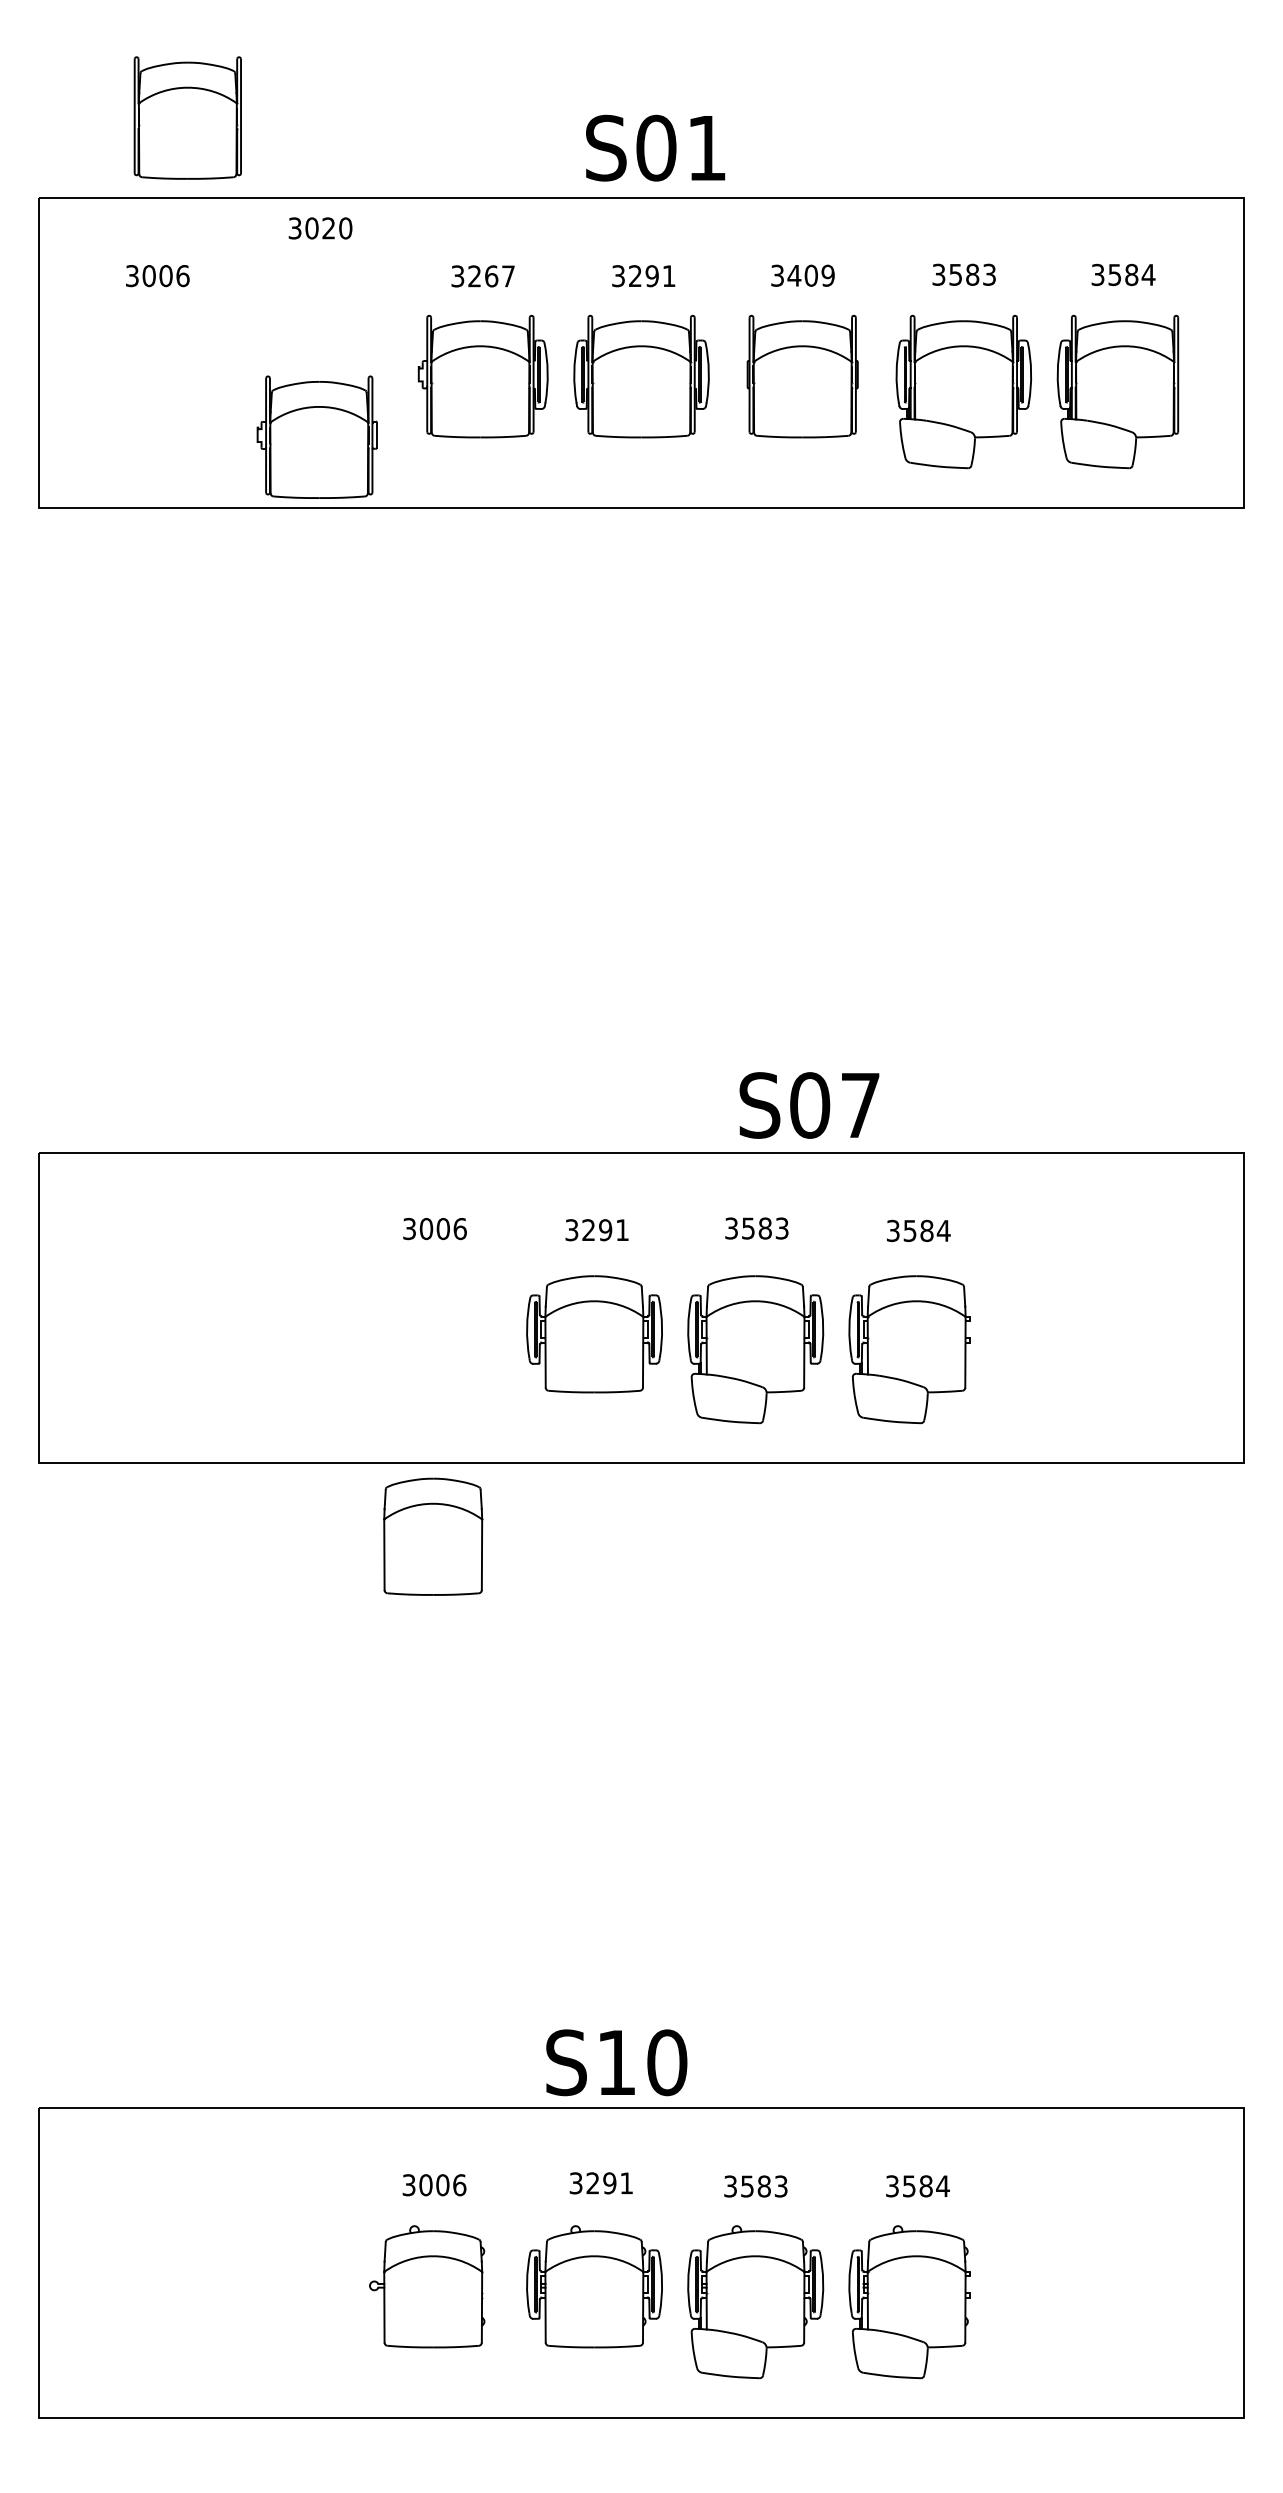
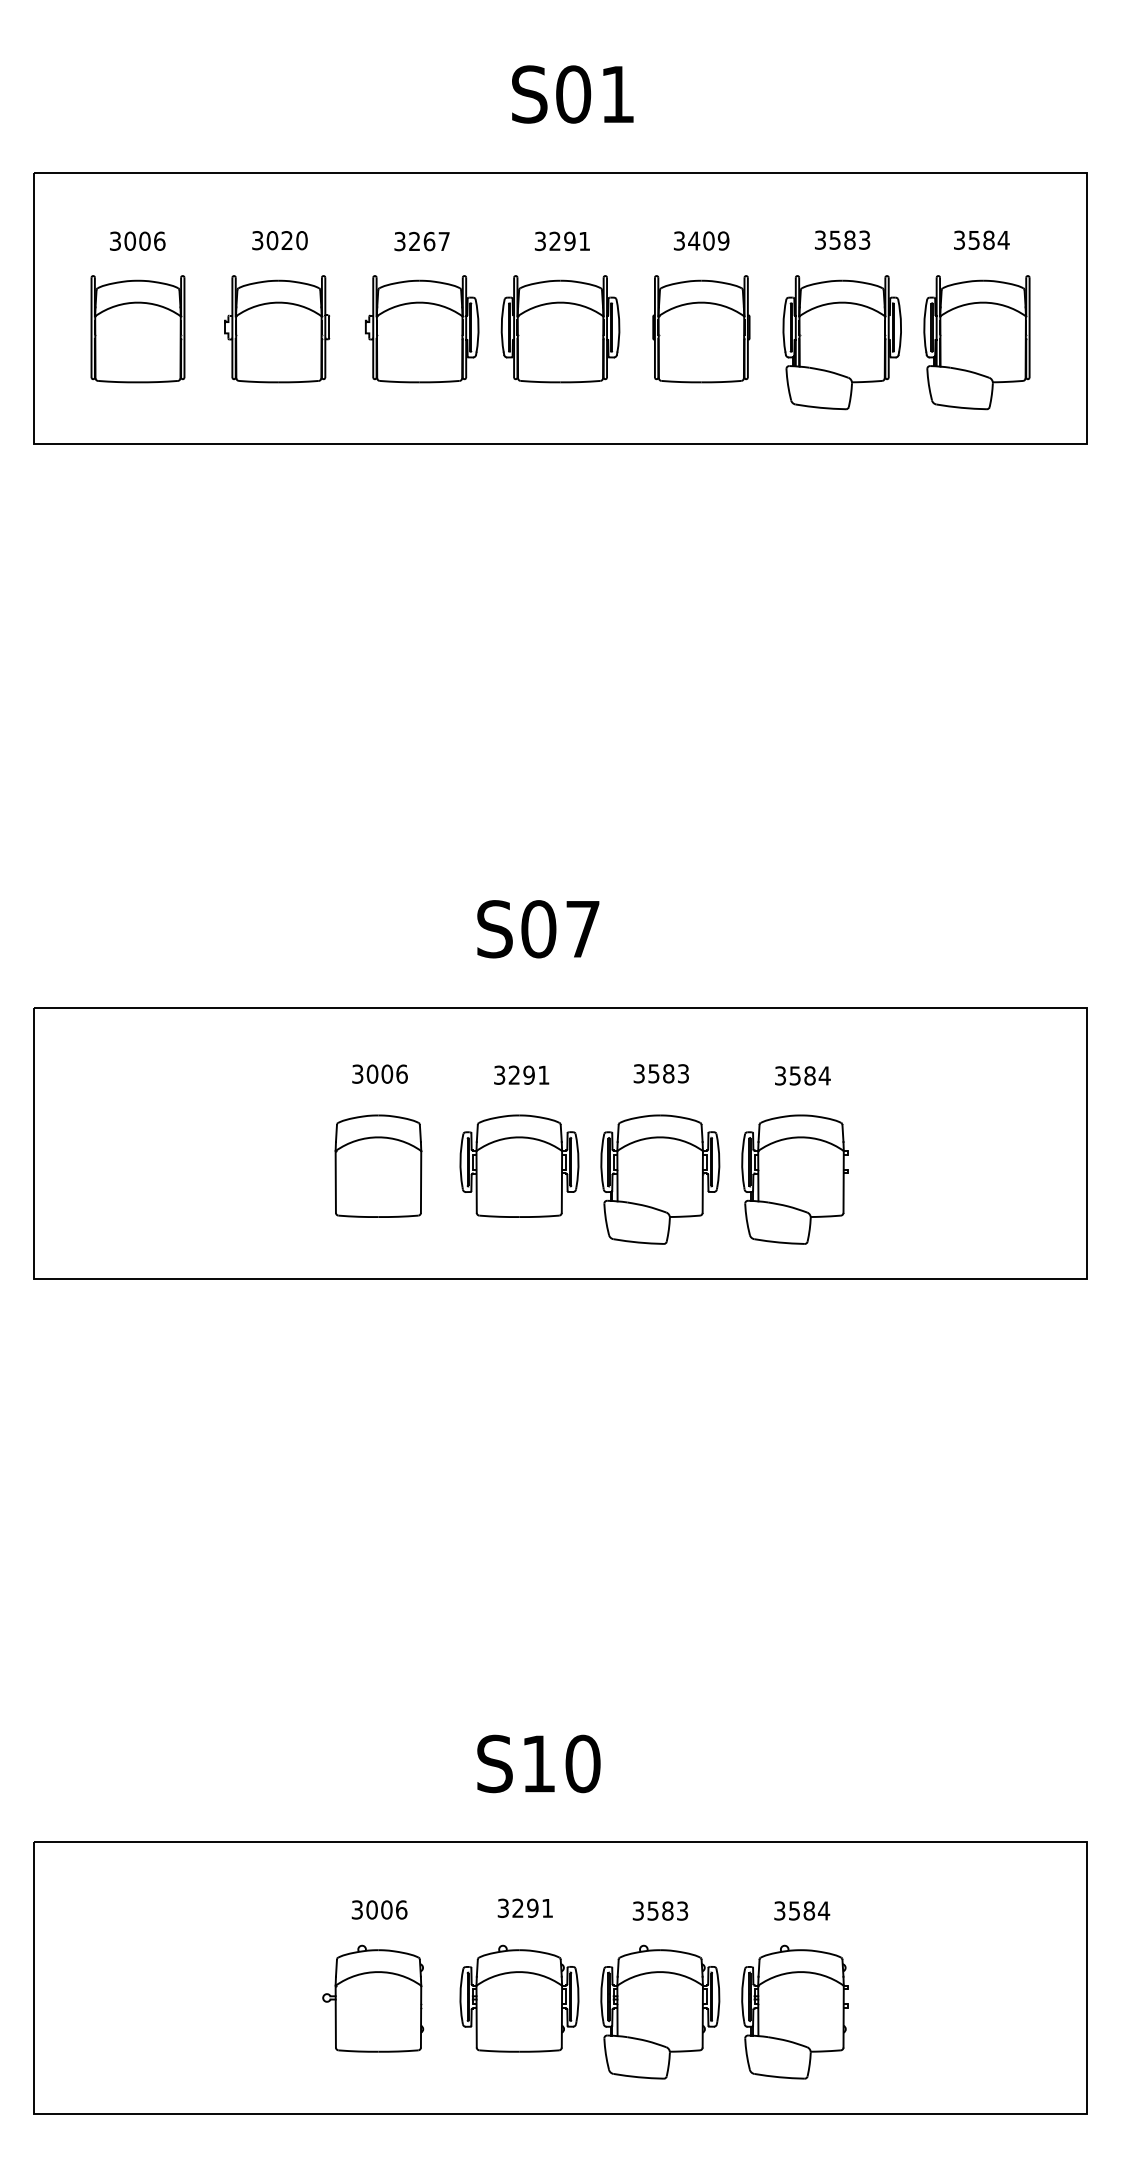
part: (187, 118) -> (137, 329), moved
text: (655, 148) -> (572, 94), moved
text: (320, 228) -> (279, 240), moved
part: (317, 437) -> (277, 329), moved
text: (809, 1105) -> (538, 929), moved
part: (433, 1535) -> (378, 1165), moved
text: (616, 2062) -> (538, 1763), moved

